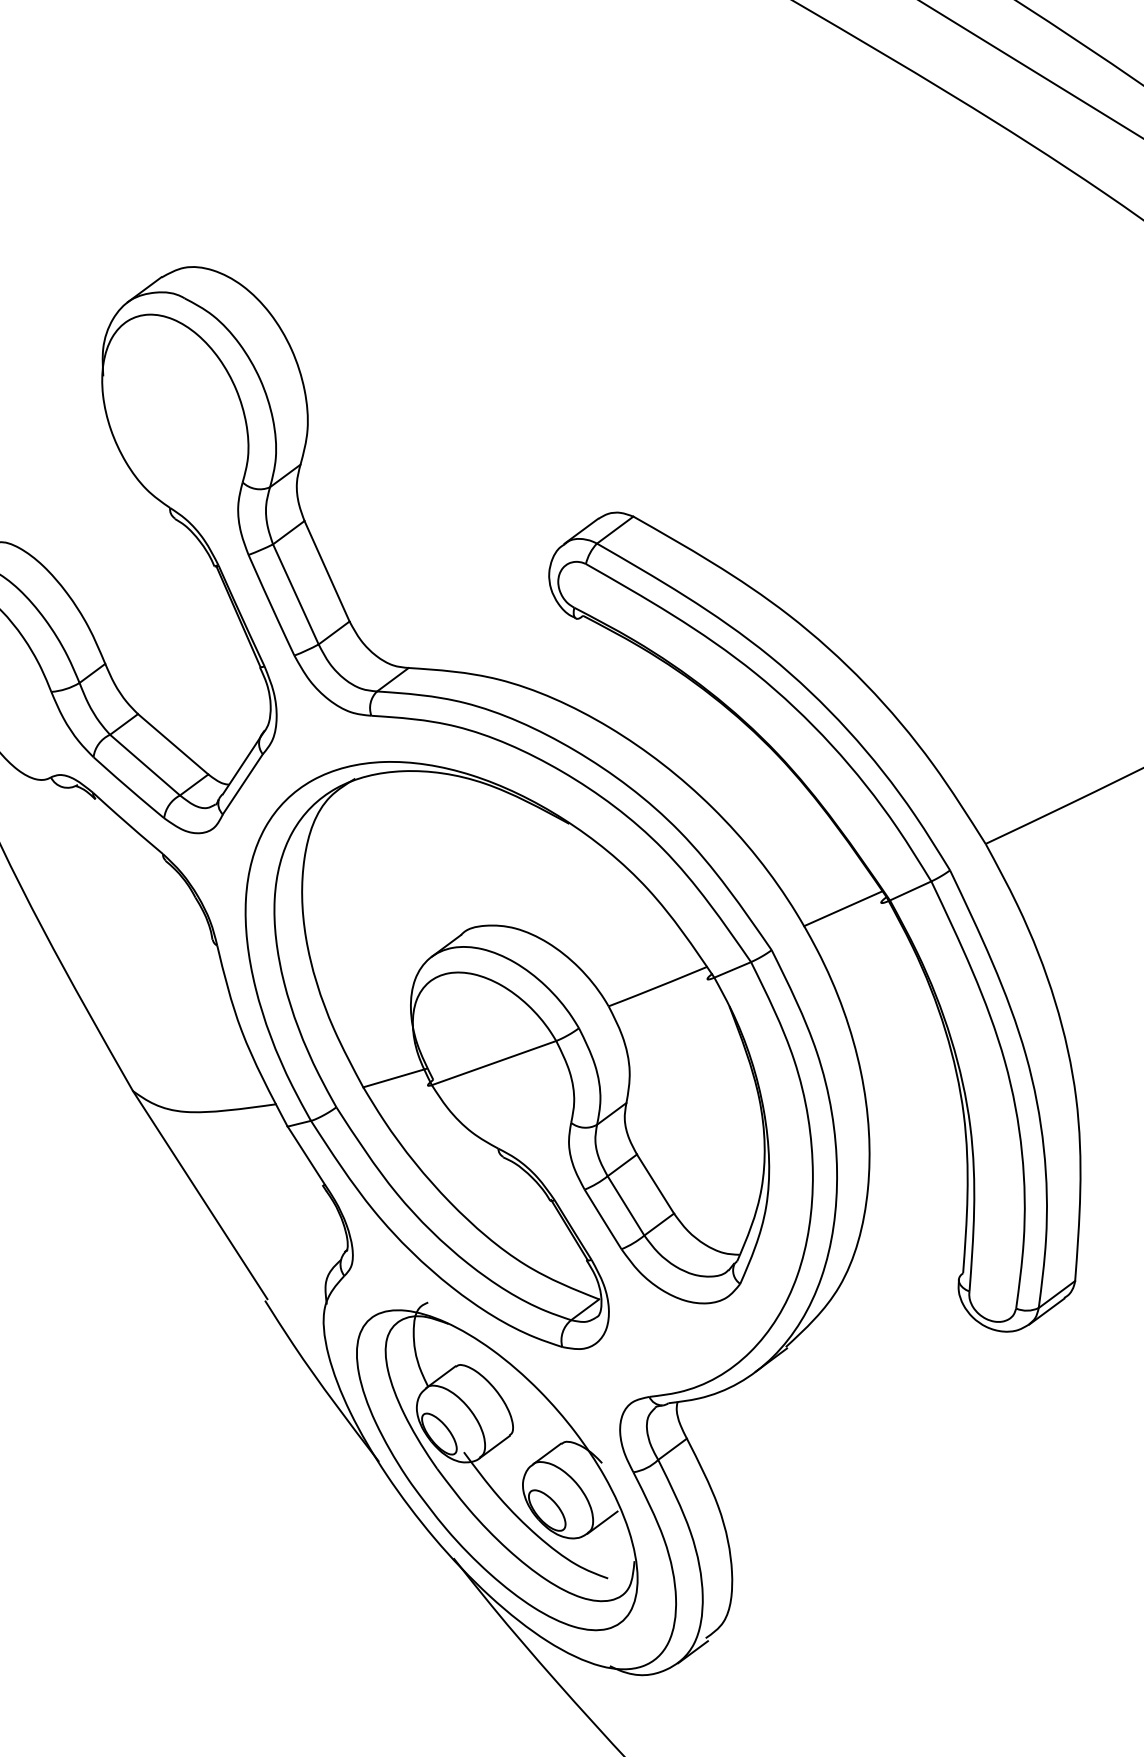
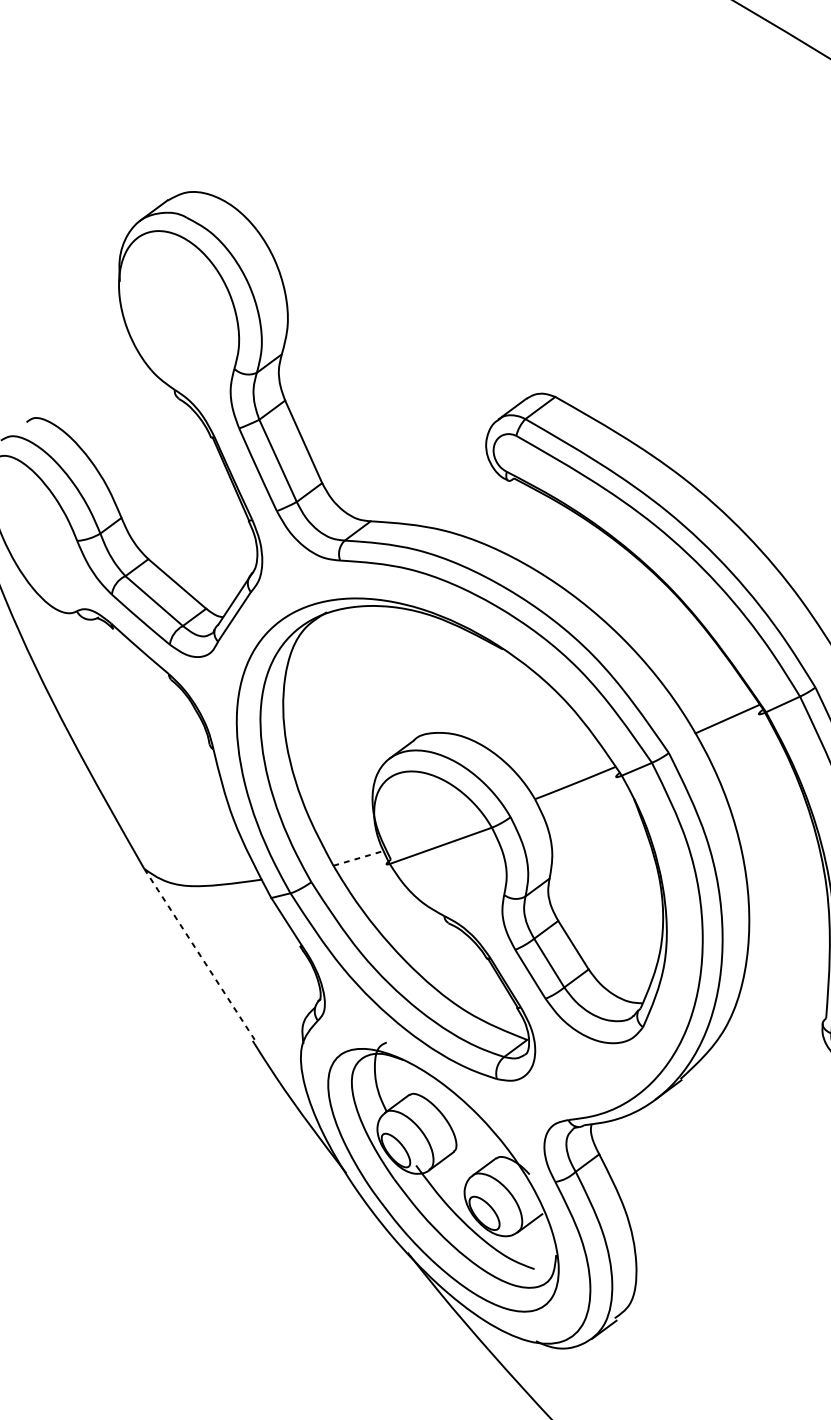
line: (394, 1078) -> (359, 858), solid -> dashed
line: (200, 1195) -> (199, 954), solid -> dashed

